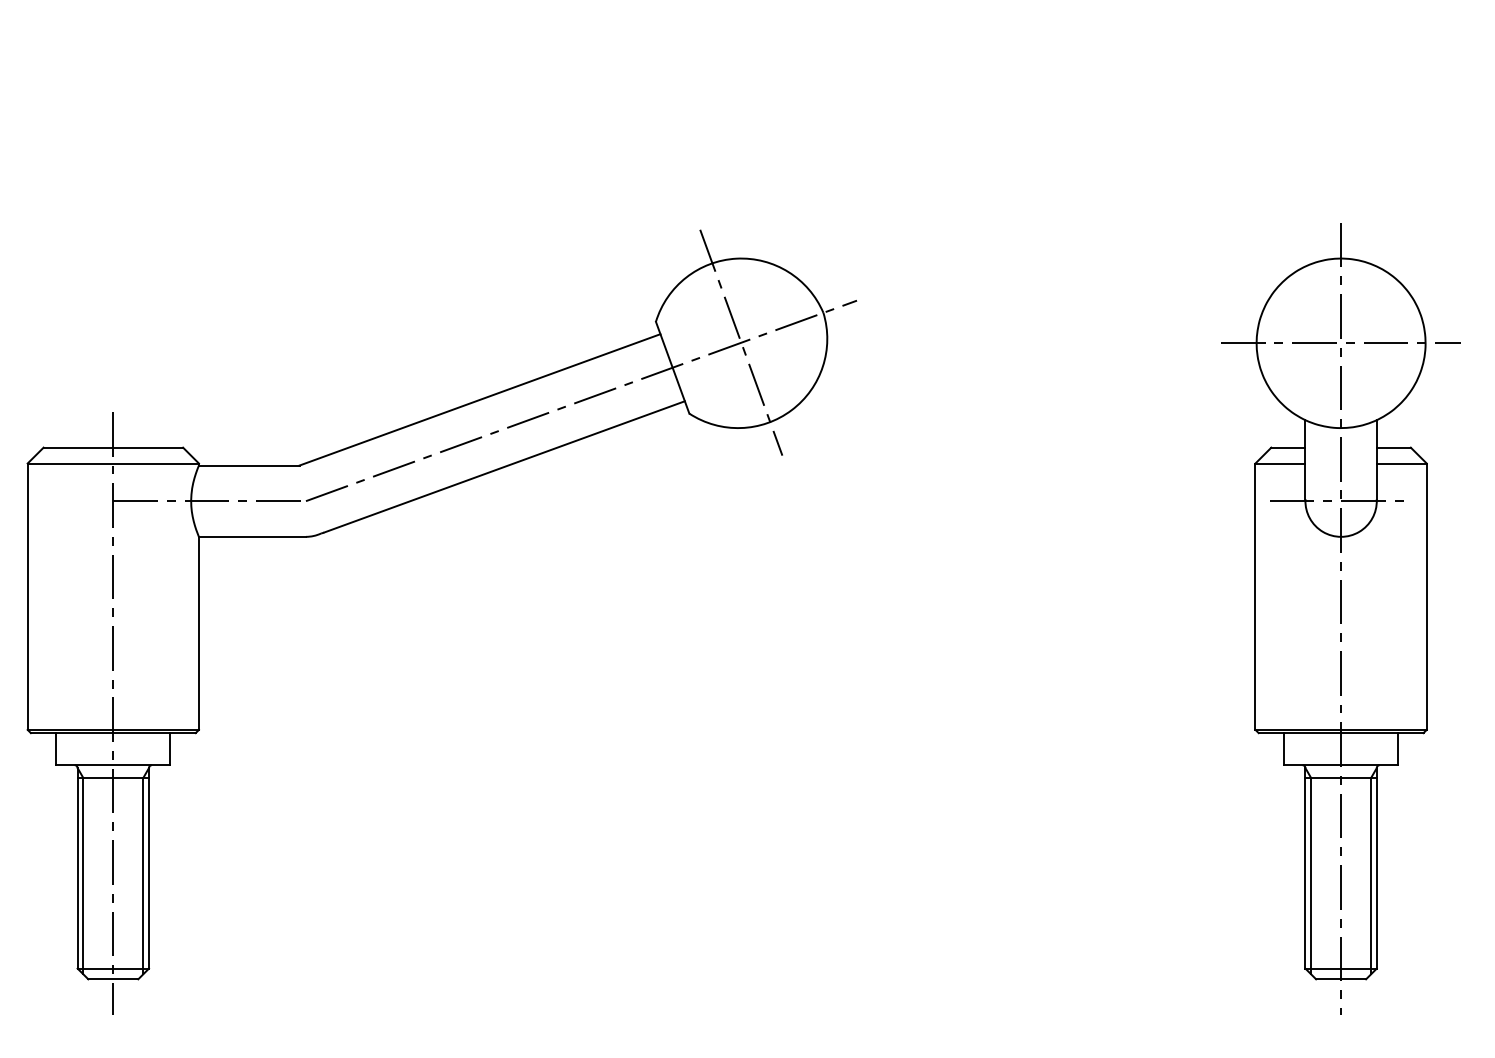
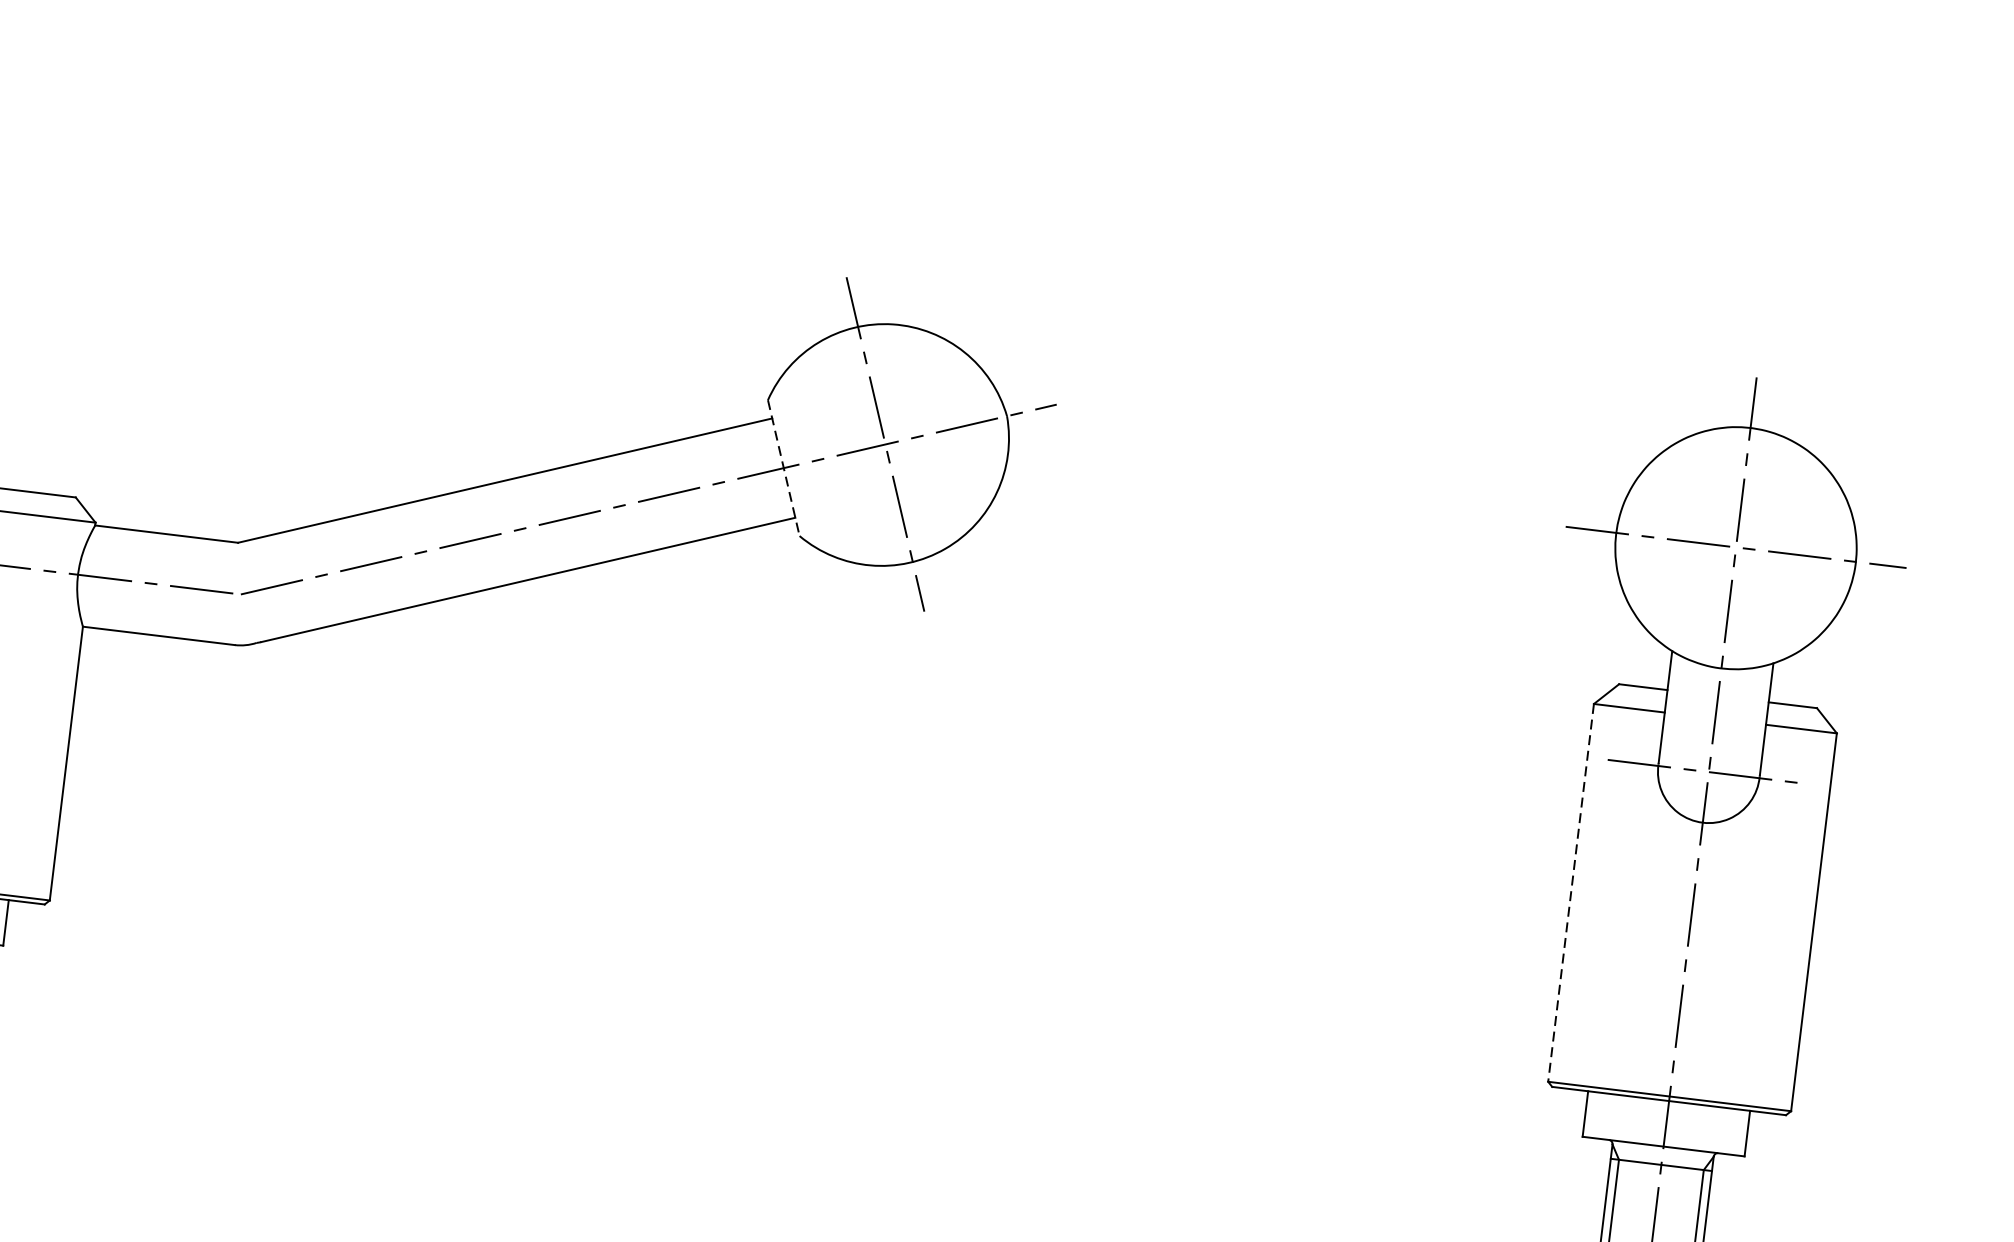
line: (672, 367) -> (783, 467), solid -> dashed
line: (1255, 597) -> (1570, 894), solid -> dashed

